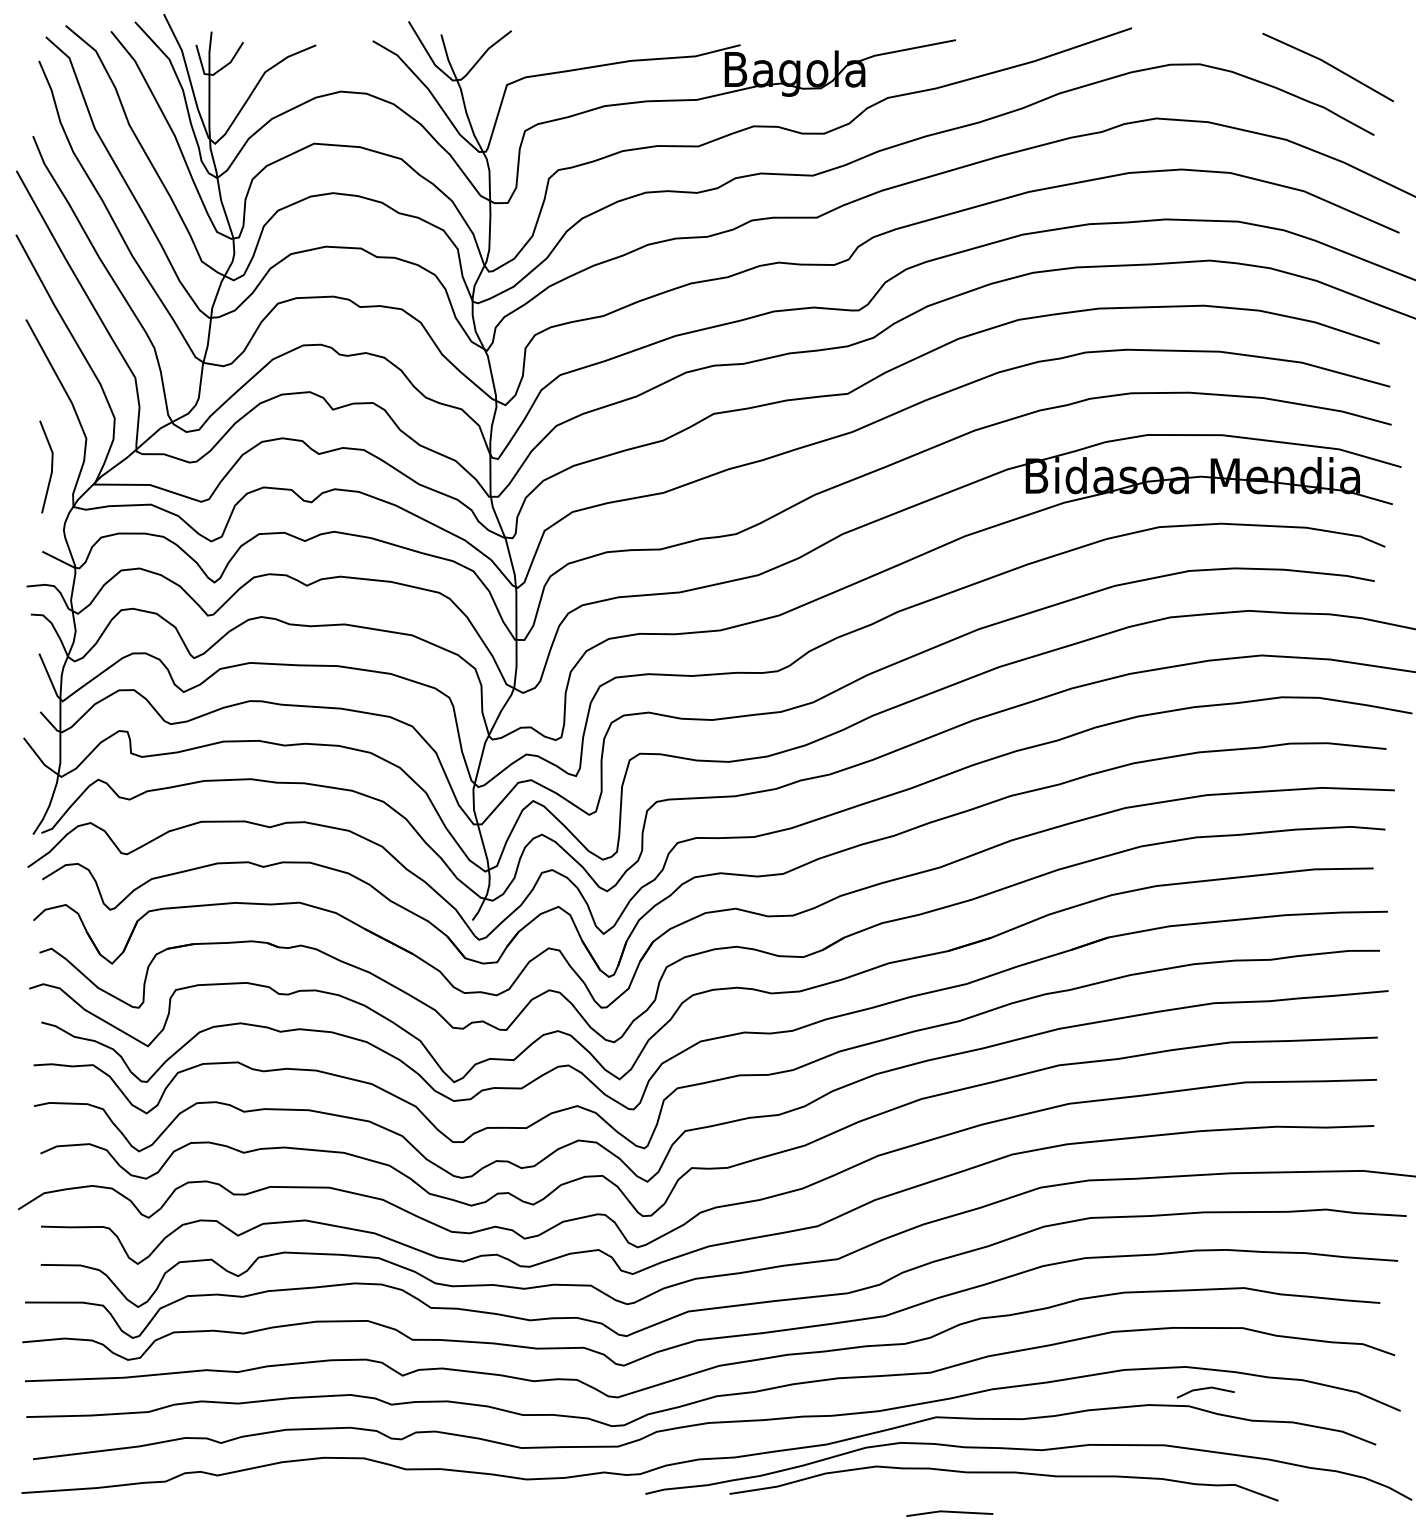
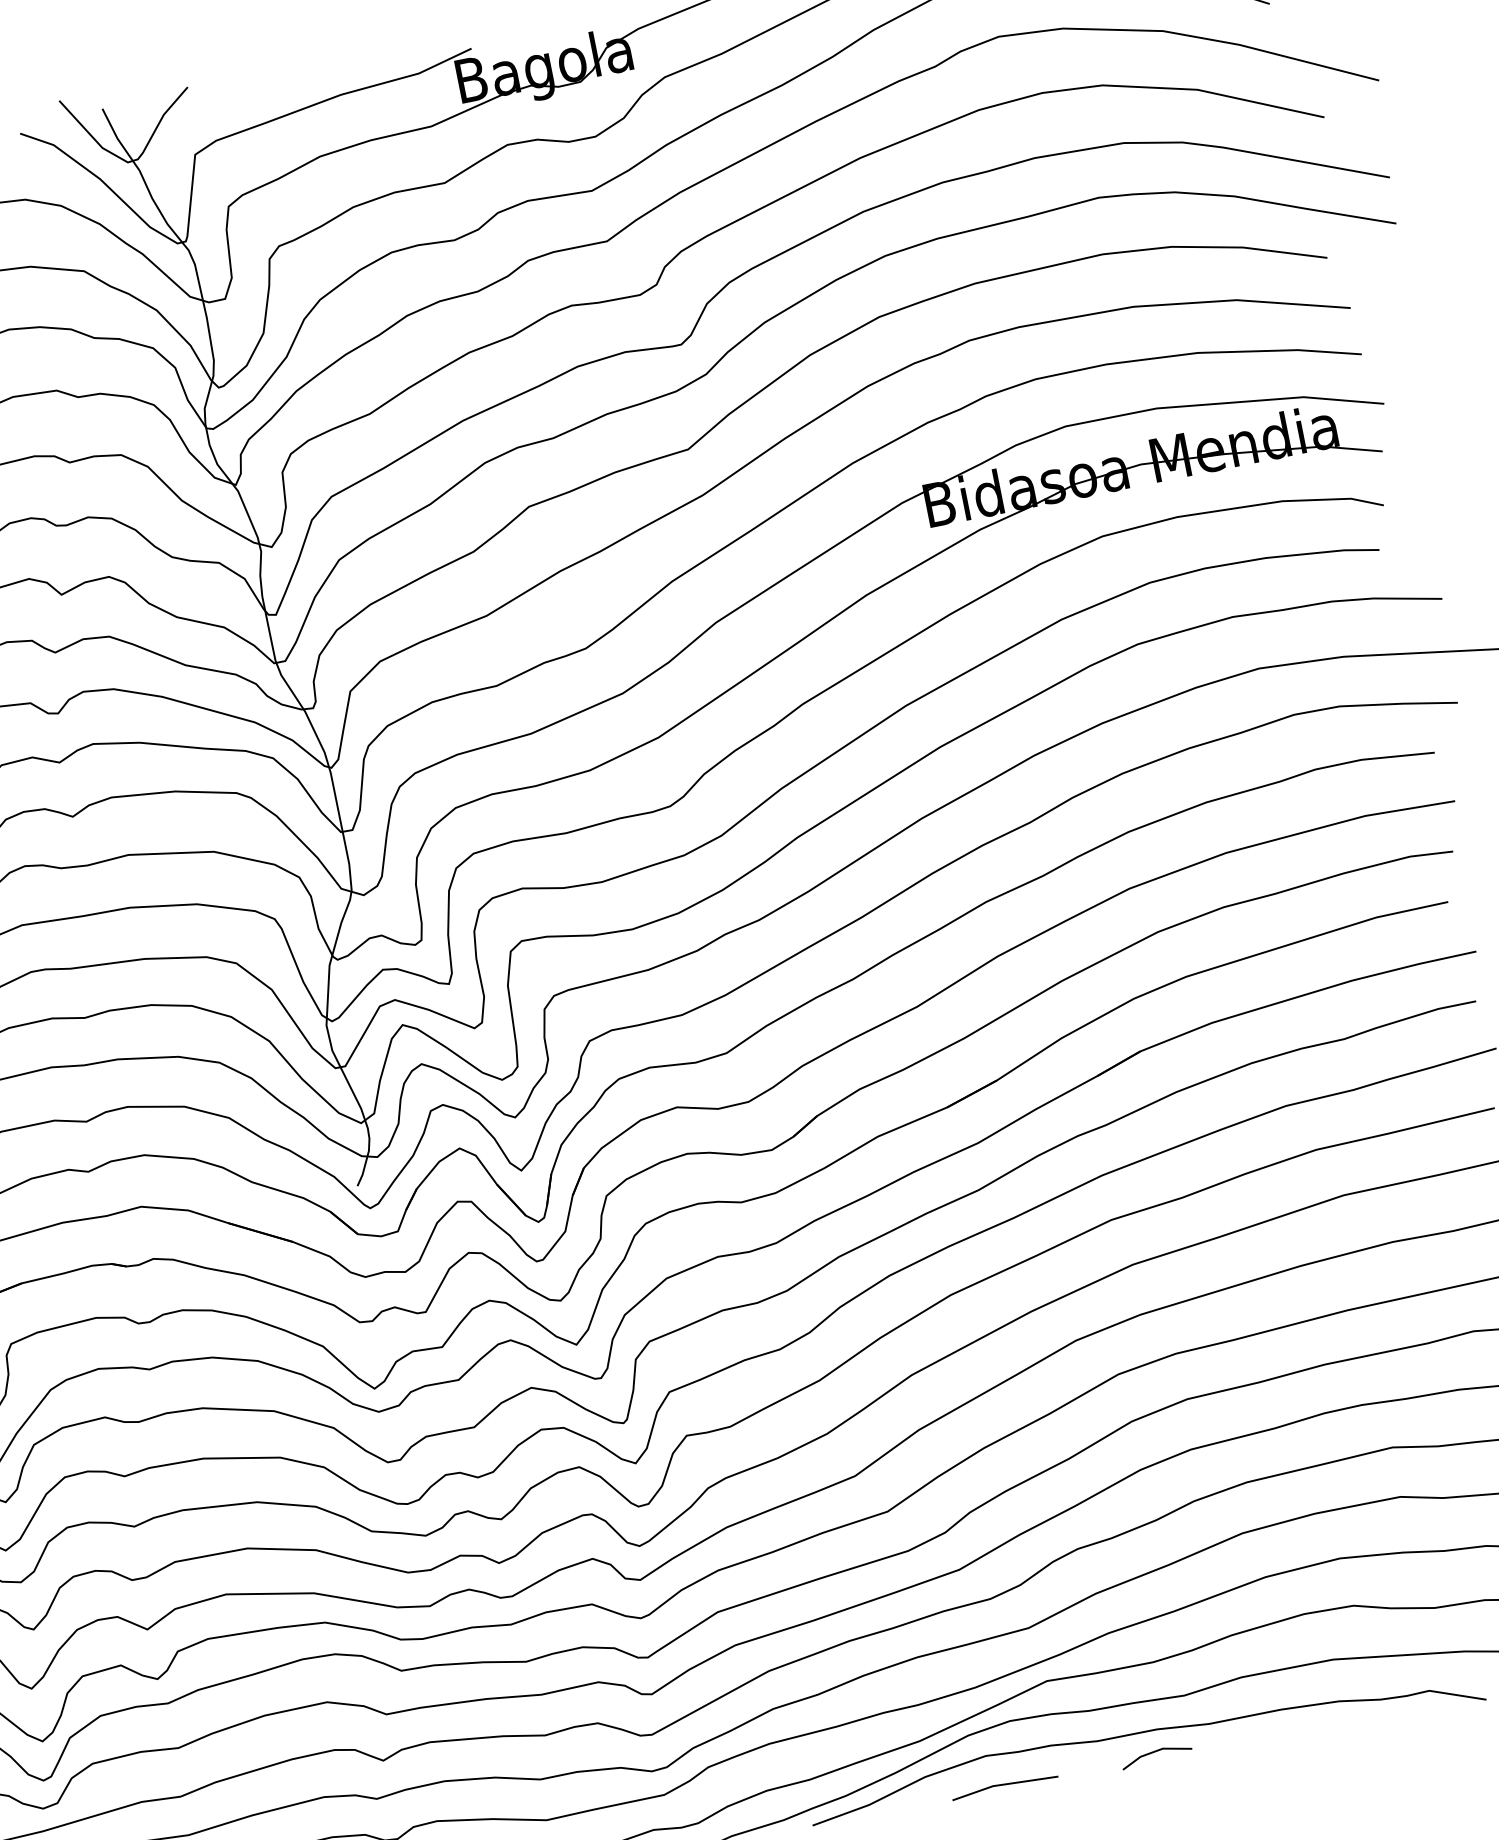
line: (1205, 1389) -> (1155, 1752), moved
line: (949, 1512) -> (1004, 1785), moved

